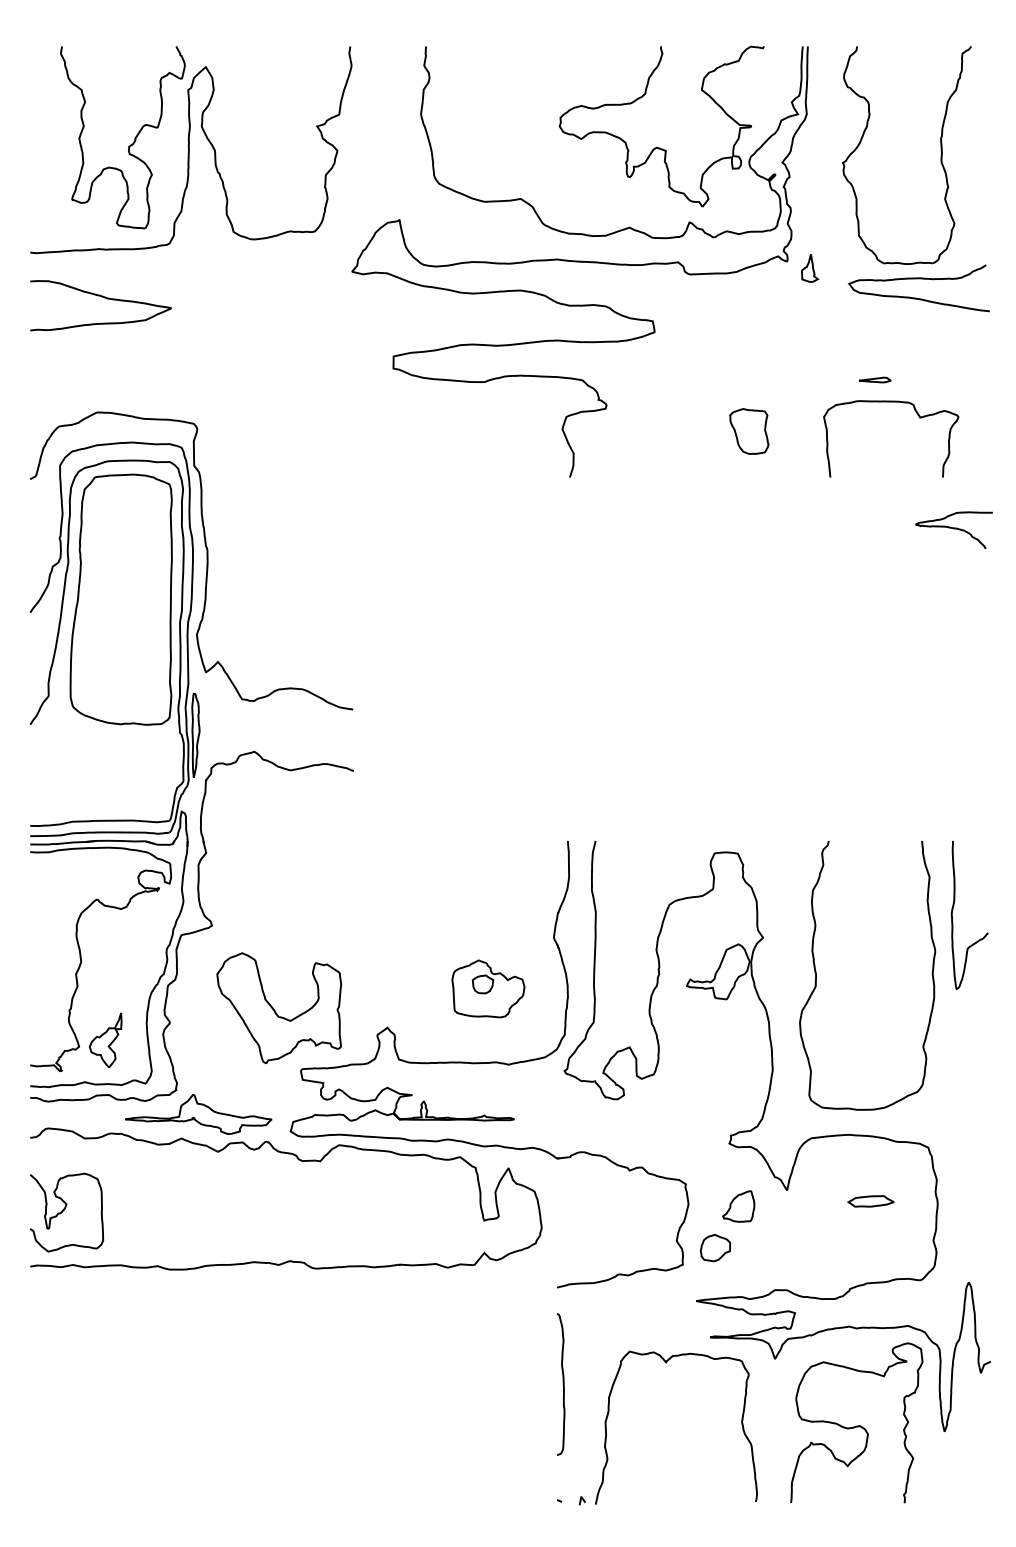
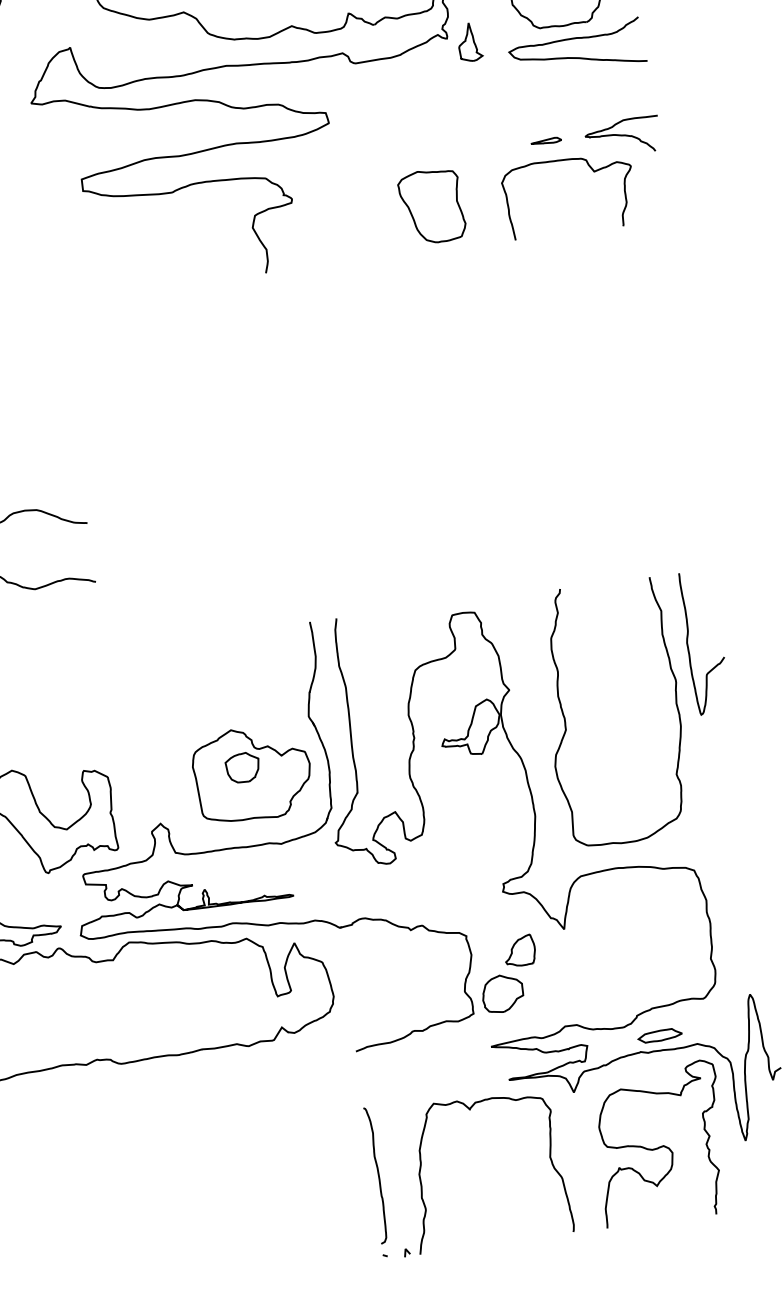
part: (809, 268) -> (469, 42), size x1.43
part: (749, 431) -> (432, 206), size x1.67
curve: (953, 529) -> (622, 136), moved
part: (488, 988) -> (252, 773), size x1.67
part: (870, 1201) -> (659, 1035), moved
part: (715, 1247) -> (502, 993), size x1.43
curve: (562, 1384) -> (377, 1175), moved

